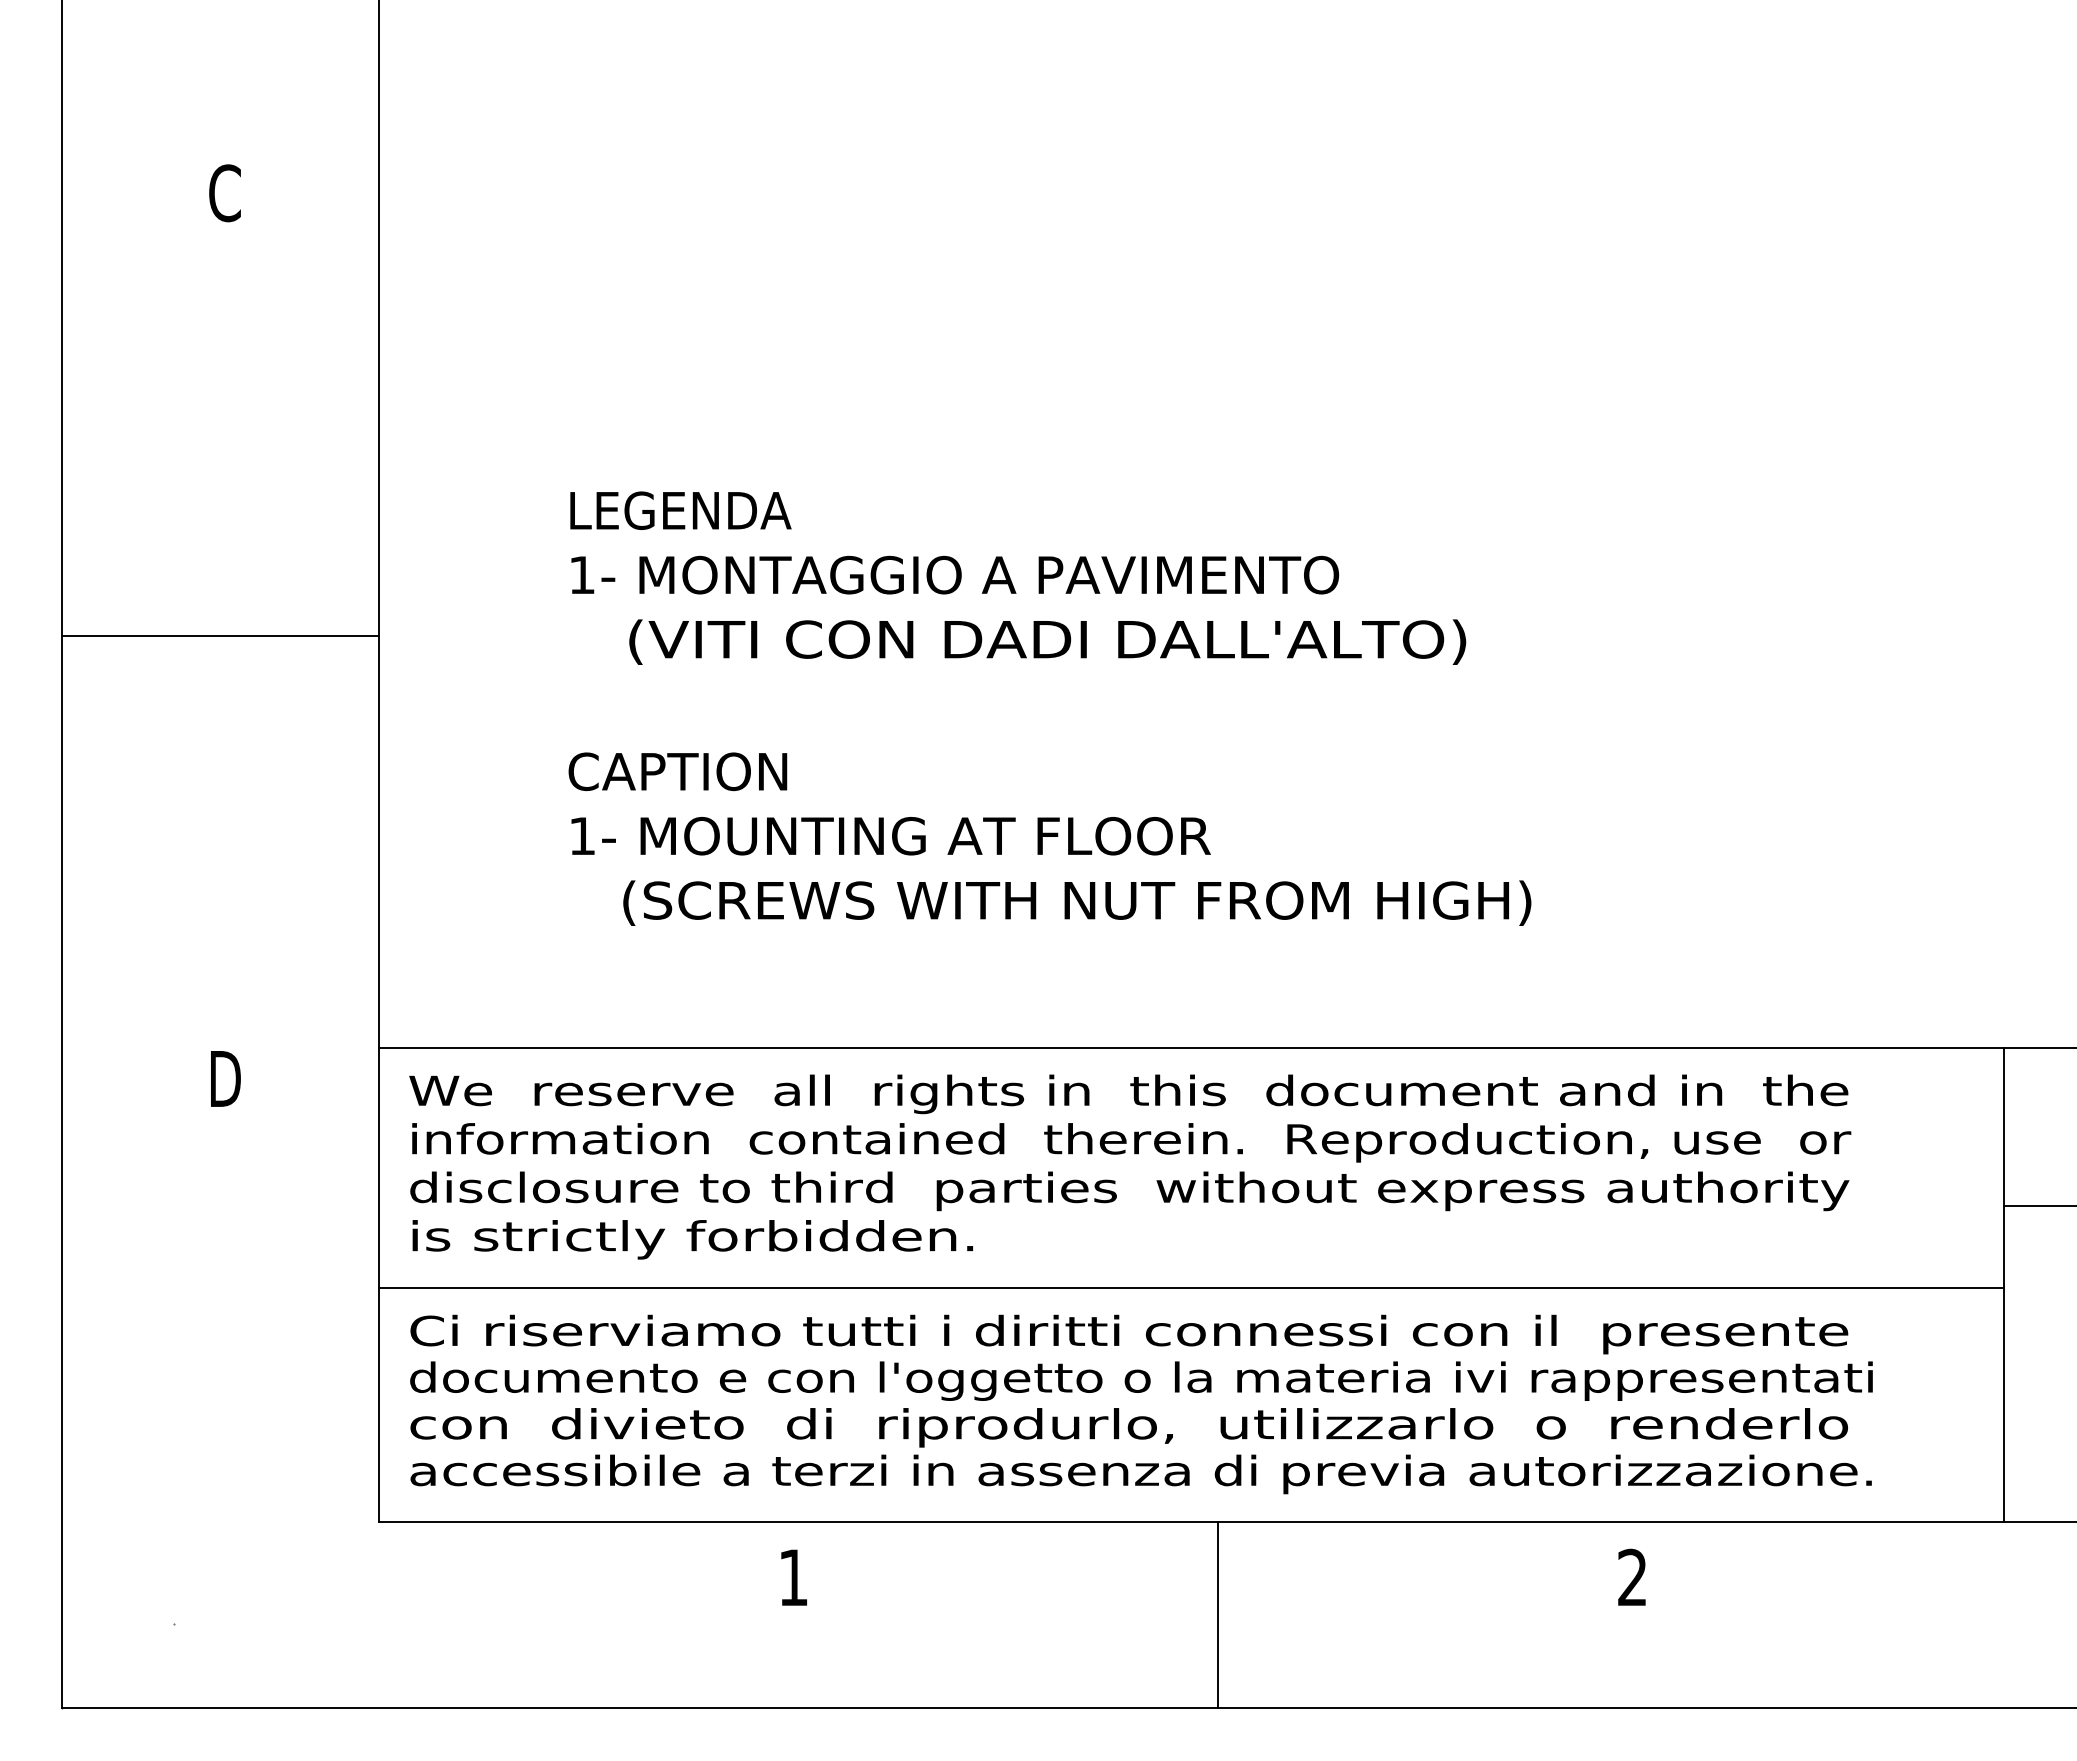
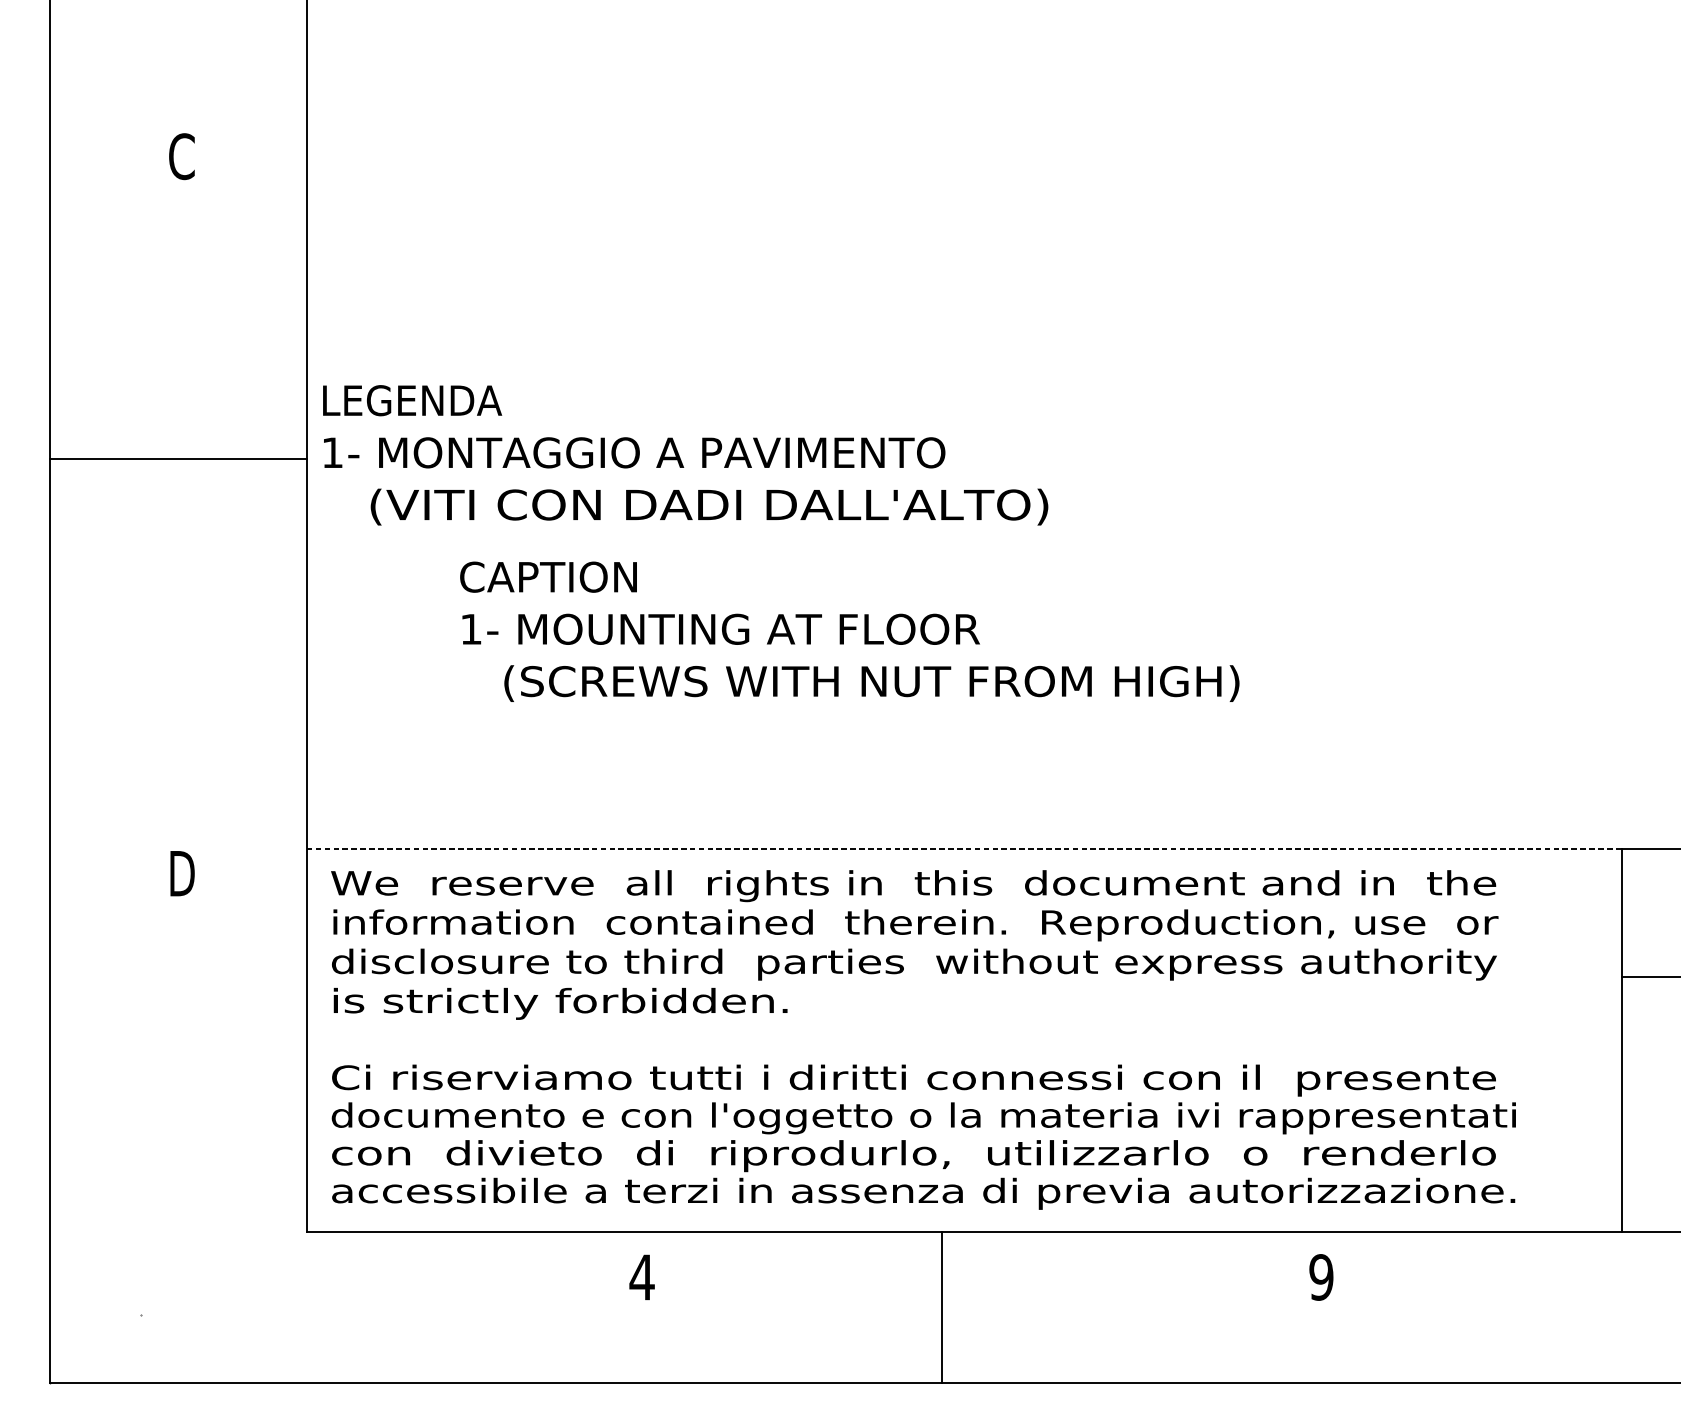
text: (1018, 577) -> (685, 454), moved
line: (220, 636) -> (178, 459), moved
text: (1049, 838) -> (849, 631), moved
line: (1191, 1048) -> (964, 849), solid -> dashed
line: (1191, 1287) -> (964, 1042), removed
text: (793, 1577) -> (642, 1277), 1 -> 4
text: (1632, 1577) -> (1321, 1277), 2 -> 9
line: (1218, 1614) -> (942, 1307), moved

